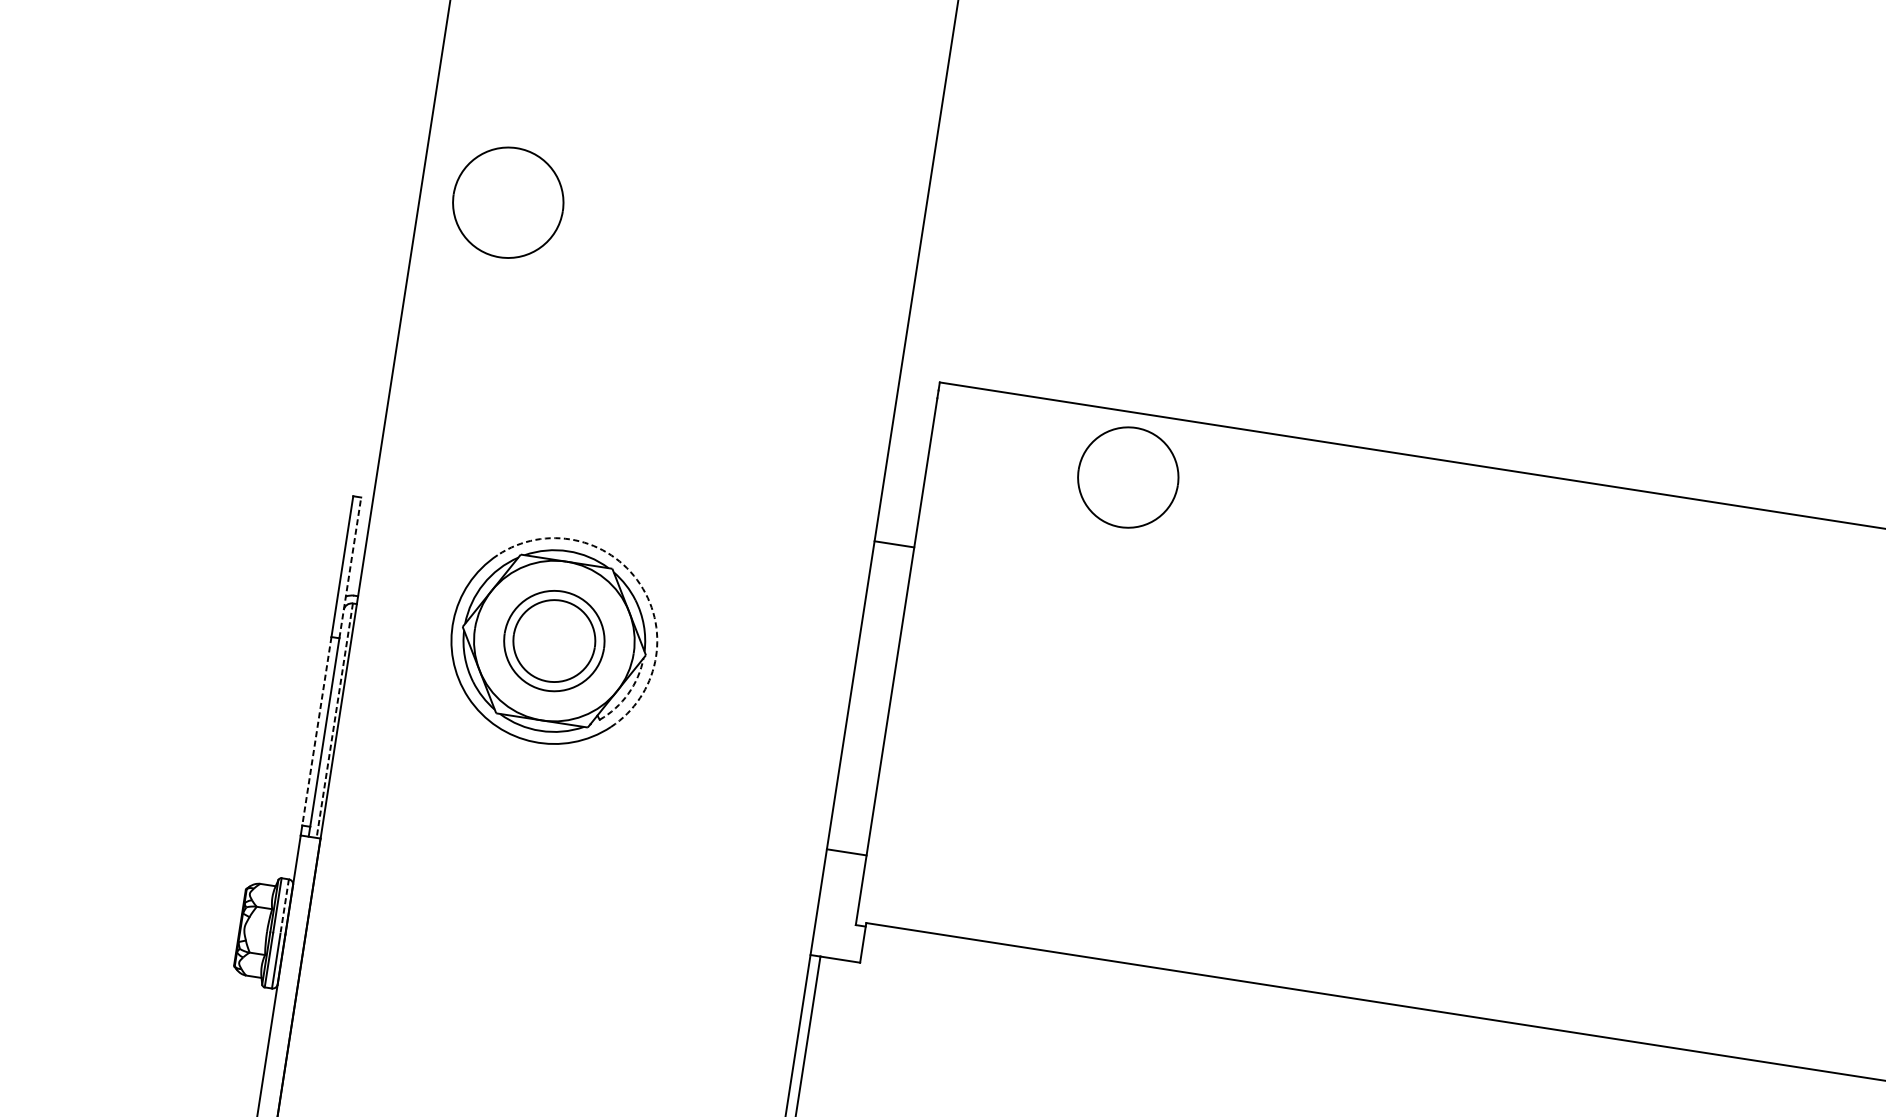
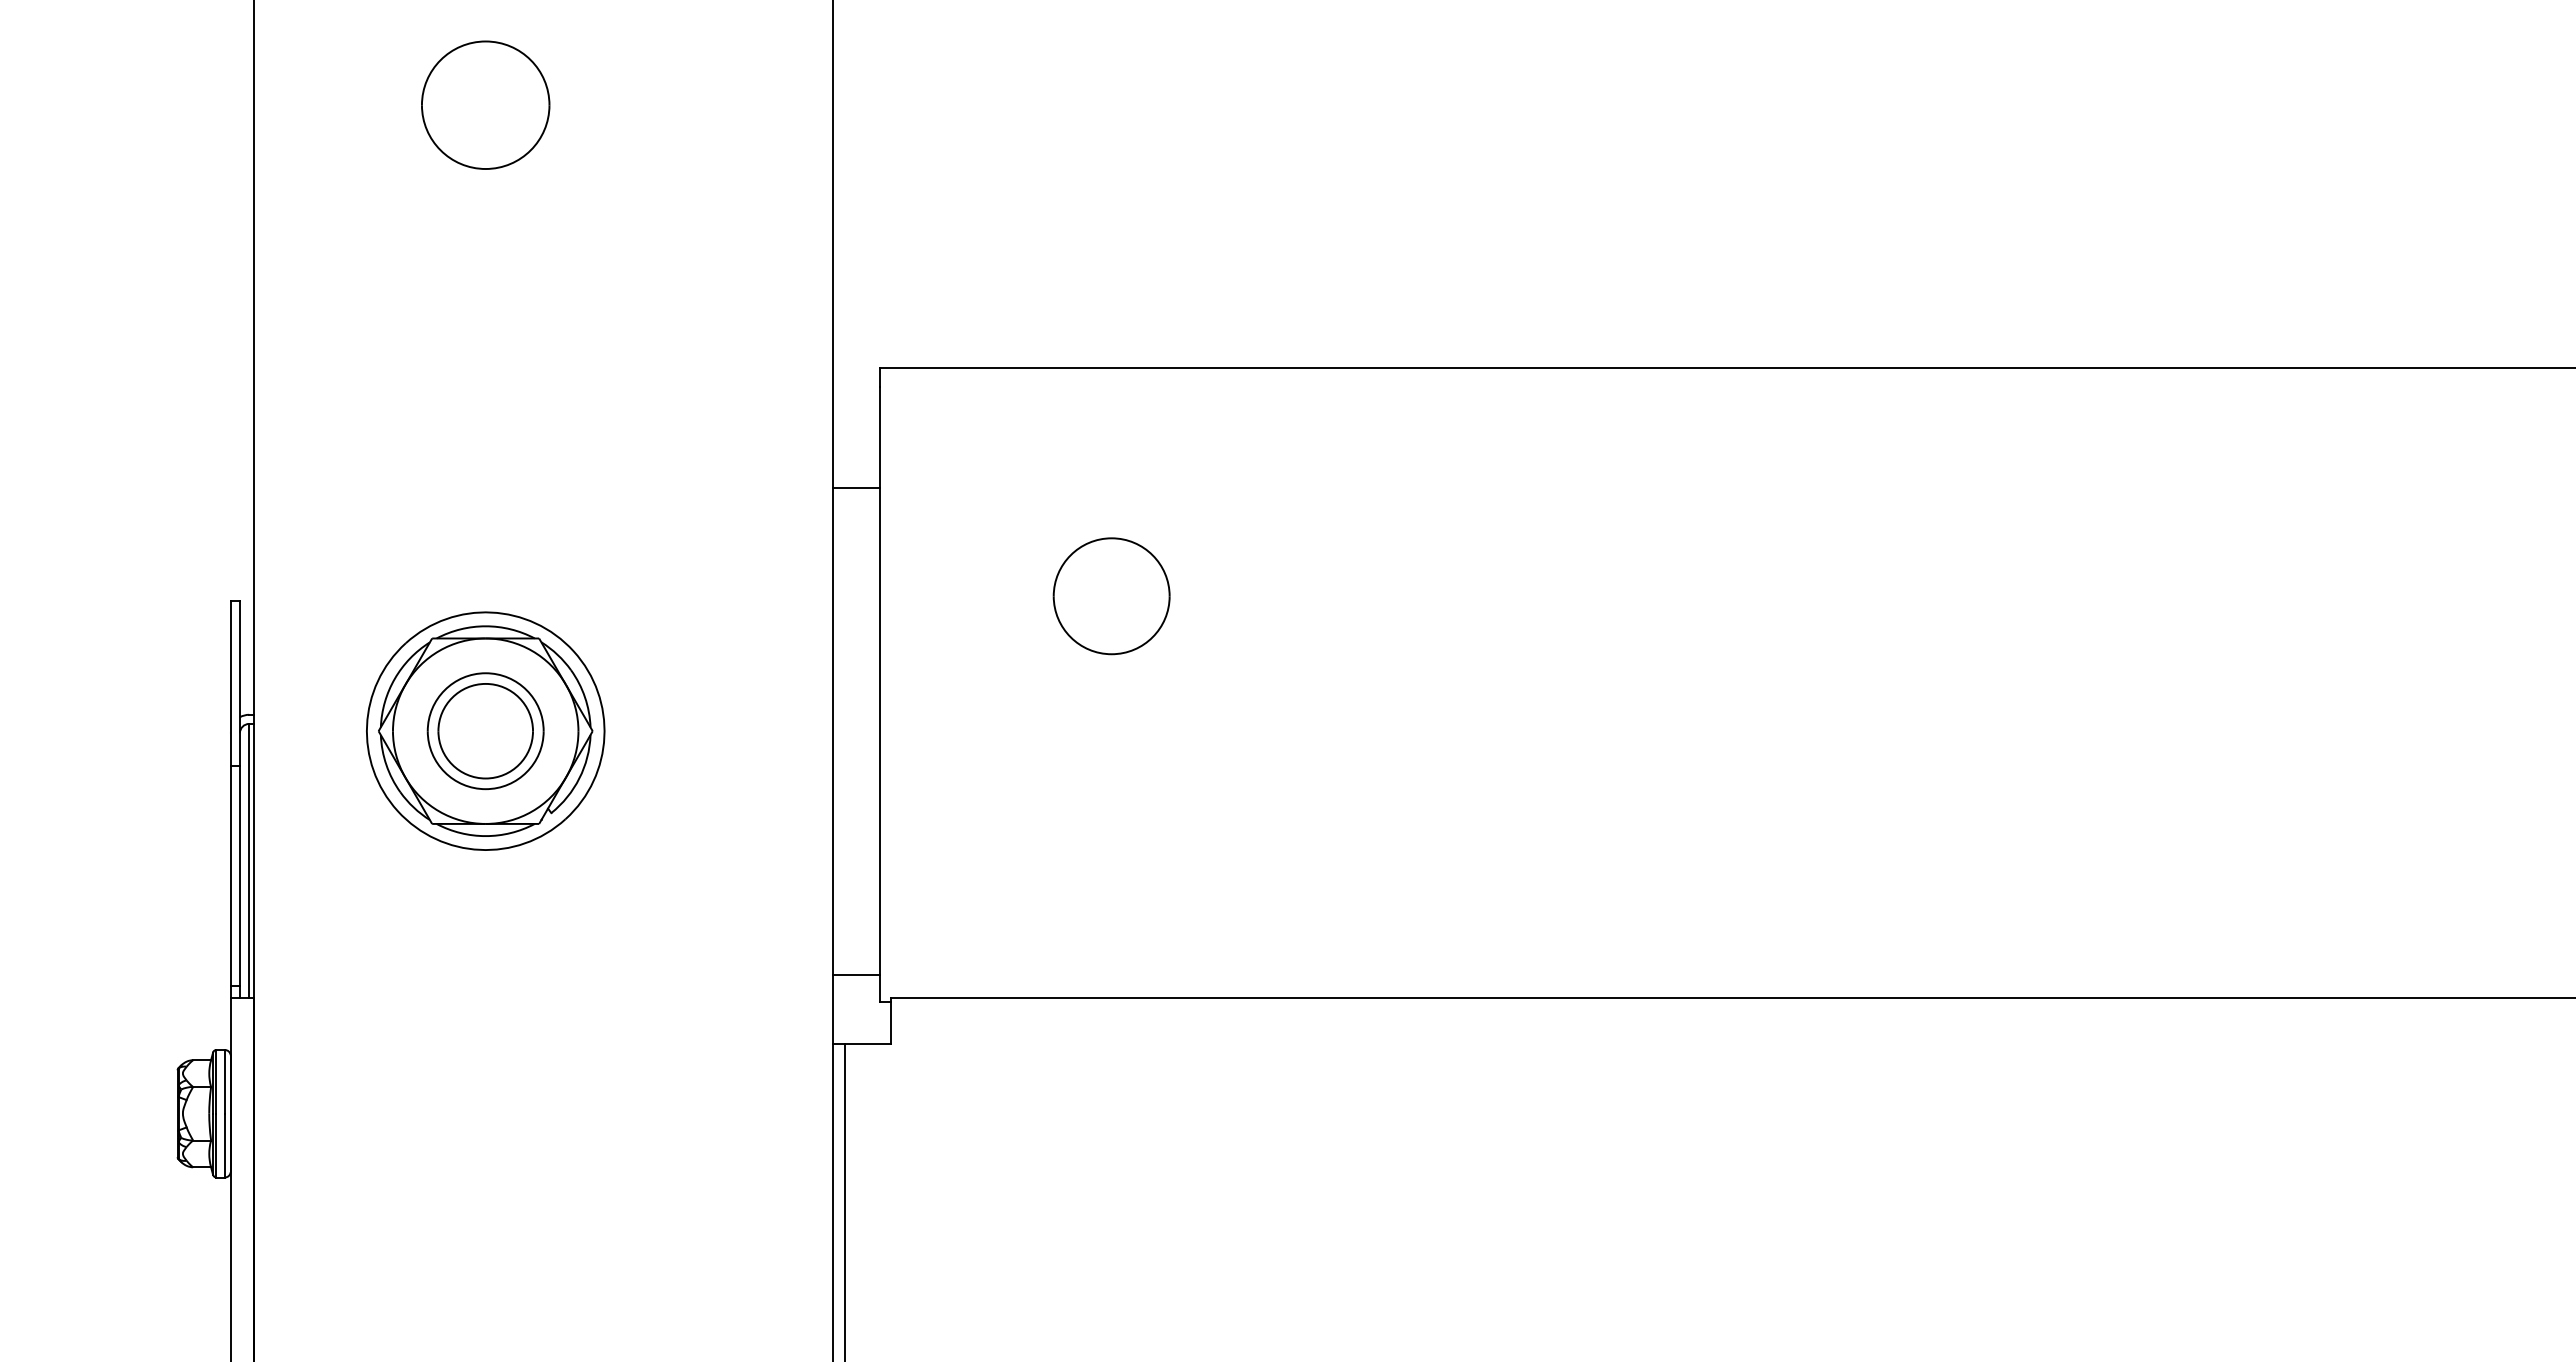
part: (508, 202) -> (485, 104), moved
part: (1128, 477) -> (1111, 596), moved
line: (894, 544) -> (856, 487), moved
line: (349, 567) -> (239, 683), dashed -> solid
arc: (640, 584) -> (573, 651), dashed -> solid
arc: (628, 693) -> (579, 778), dashed -> solid
line: (335, 720) -> (249, 860), dashed -> solid
line: (316, 731) -> (230, 876), dashed -> solid
line: (846, 852) -> (856, 974), moved
line: (284, 906) -> (224, 1081), dashed -> solid

